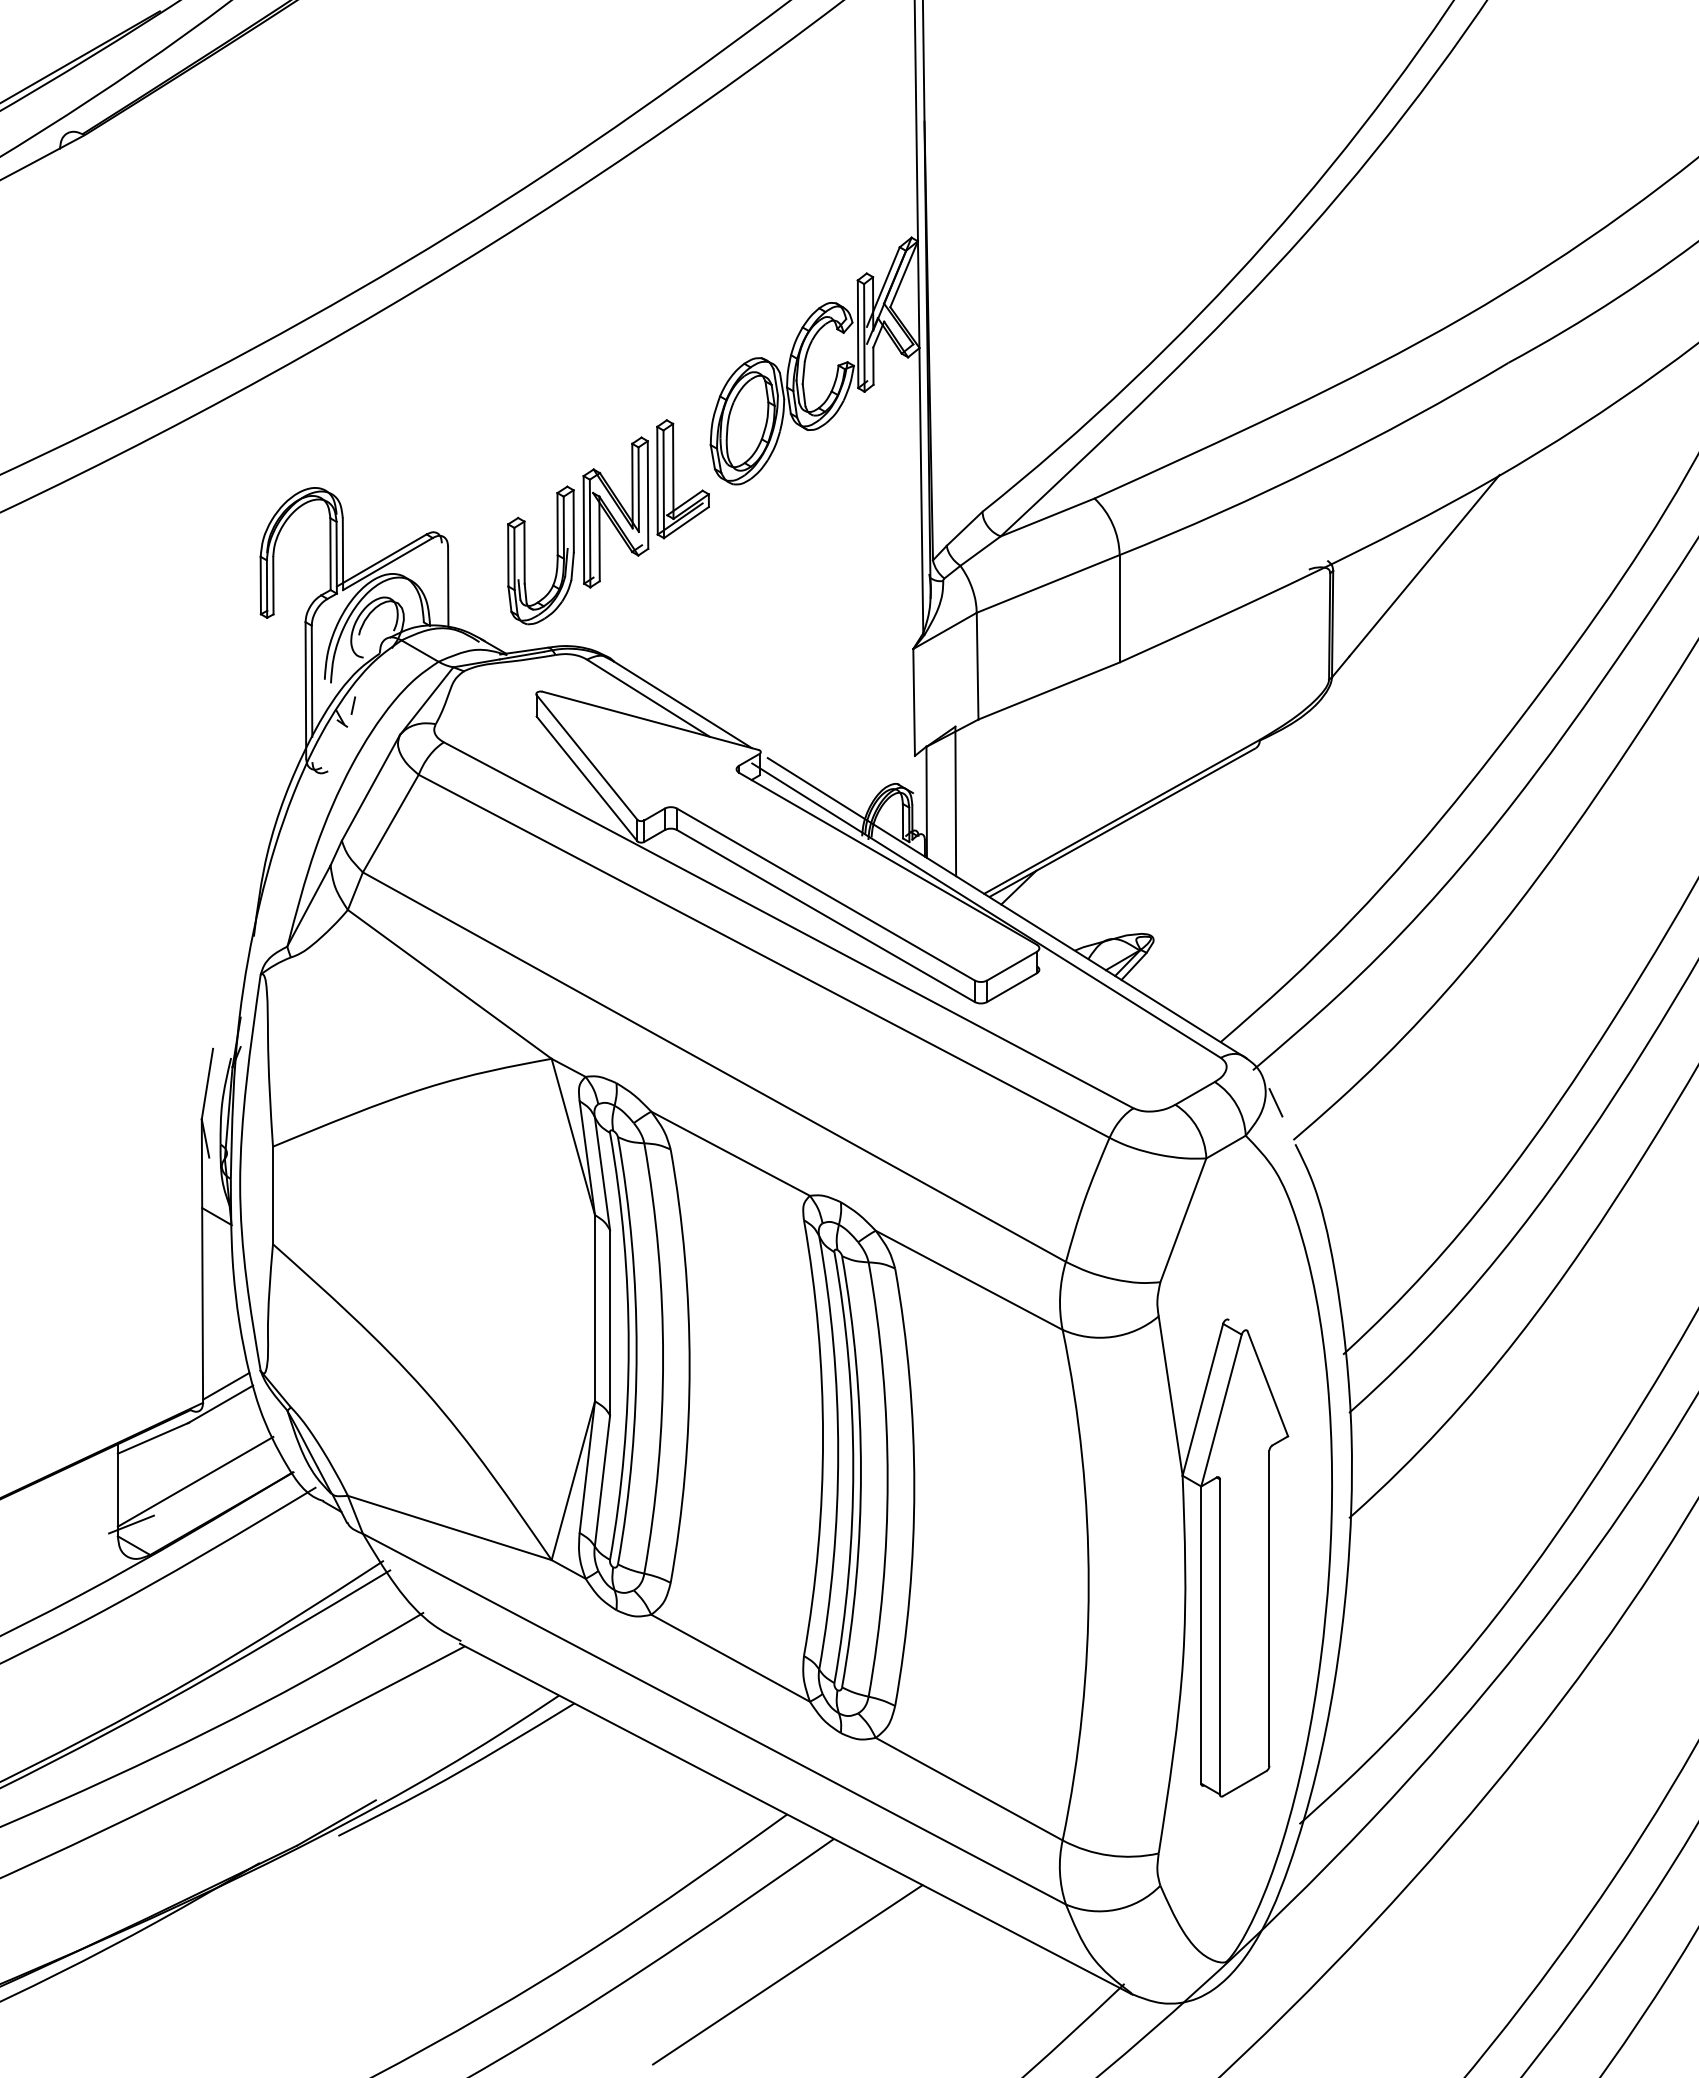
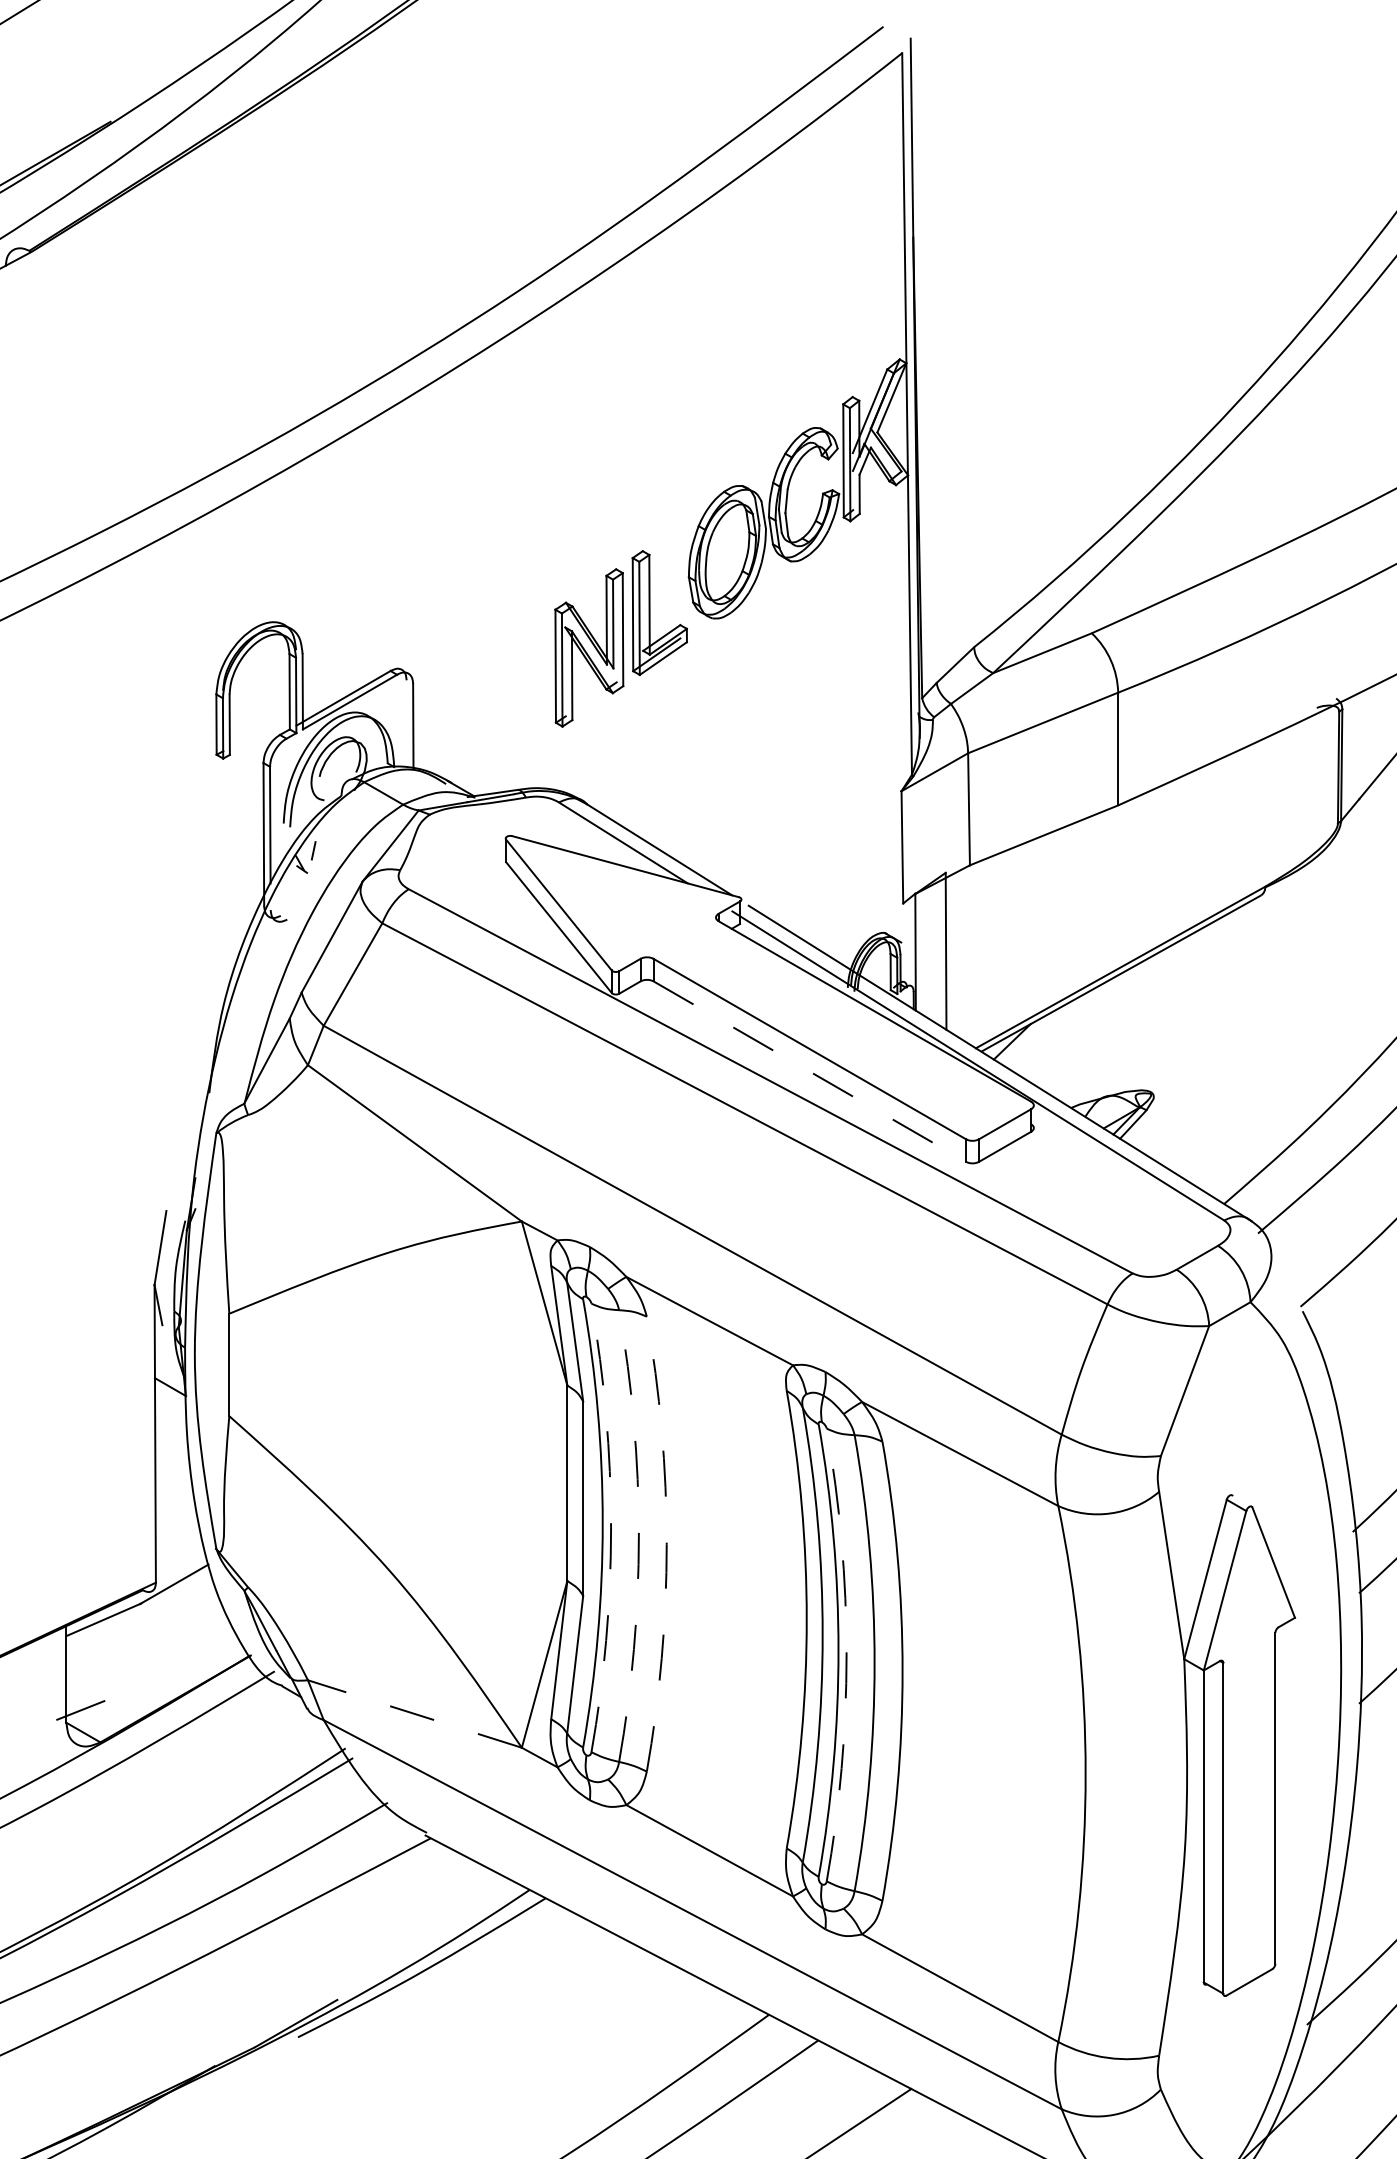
part: (525, 555) -> (494, 693), removed
line: (825, 916) -> (809, 1072), solid -> dashed
line: (1275, 1102) -> (1281, 1267), removed
arc: (636, 1350) -> (610, 1527), solid -> dashed
arc: (663, 1358) -> (639, 1536), solid -> dashed
arc: (689, 1366) -> (666, 1544), solid -> dashed
line: (226, 1385) -> (180, 1564), removed
arc: (860, 1471) -> (846, 1654), solid -> dashed
line: (195, 1481) -> (147, 1665), removed
line: (449, 1527) -> (414, 1713), solid -> dashed

